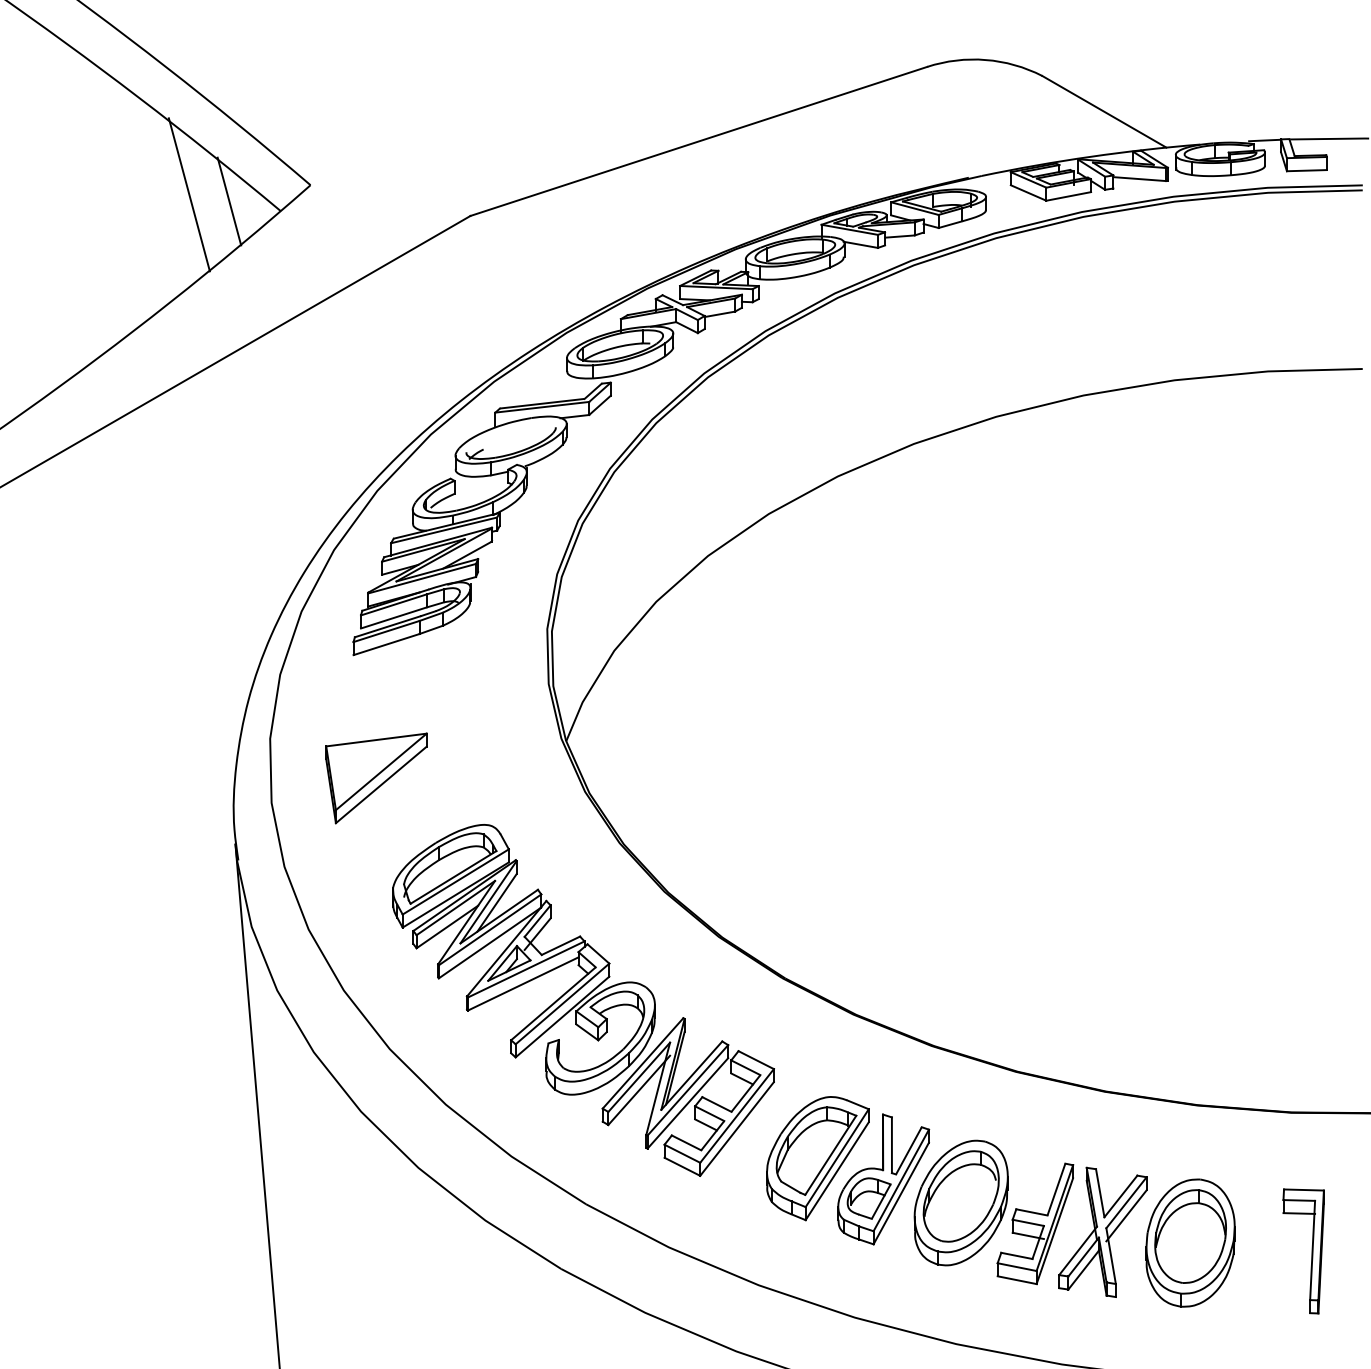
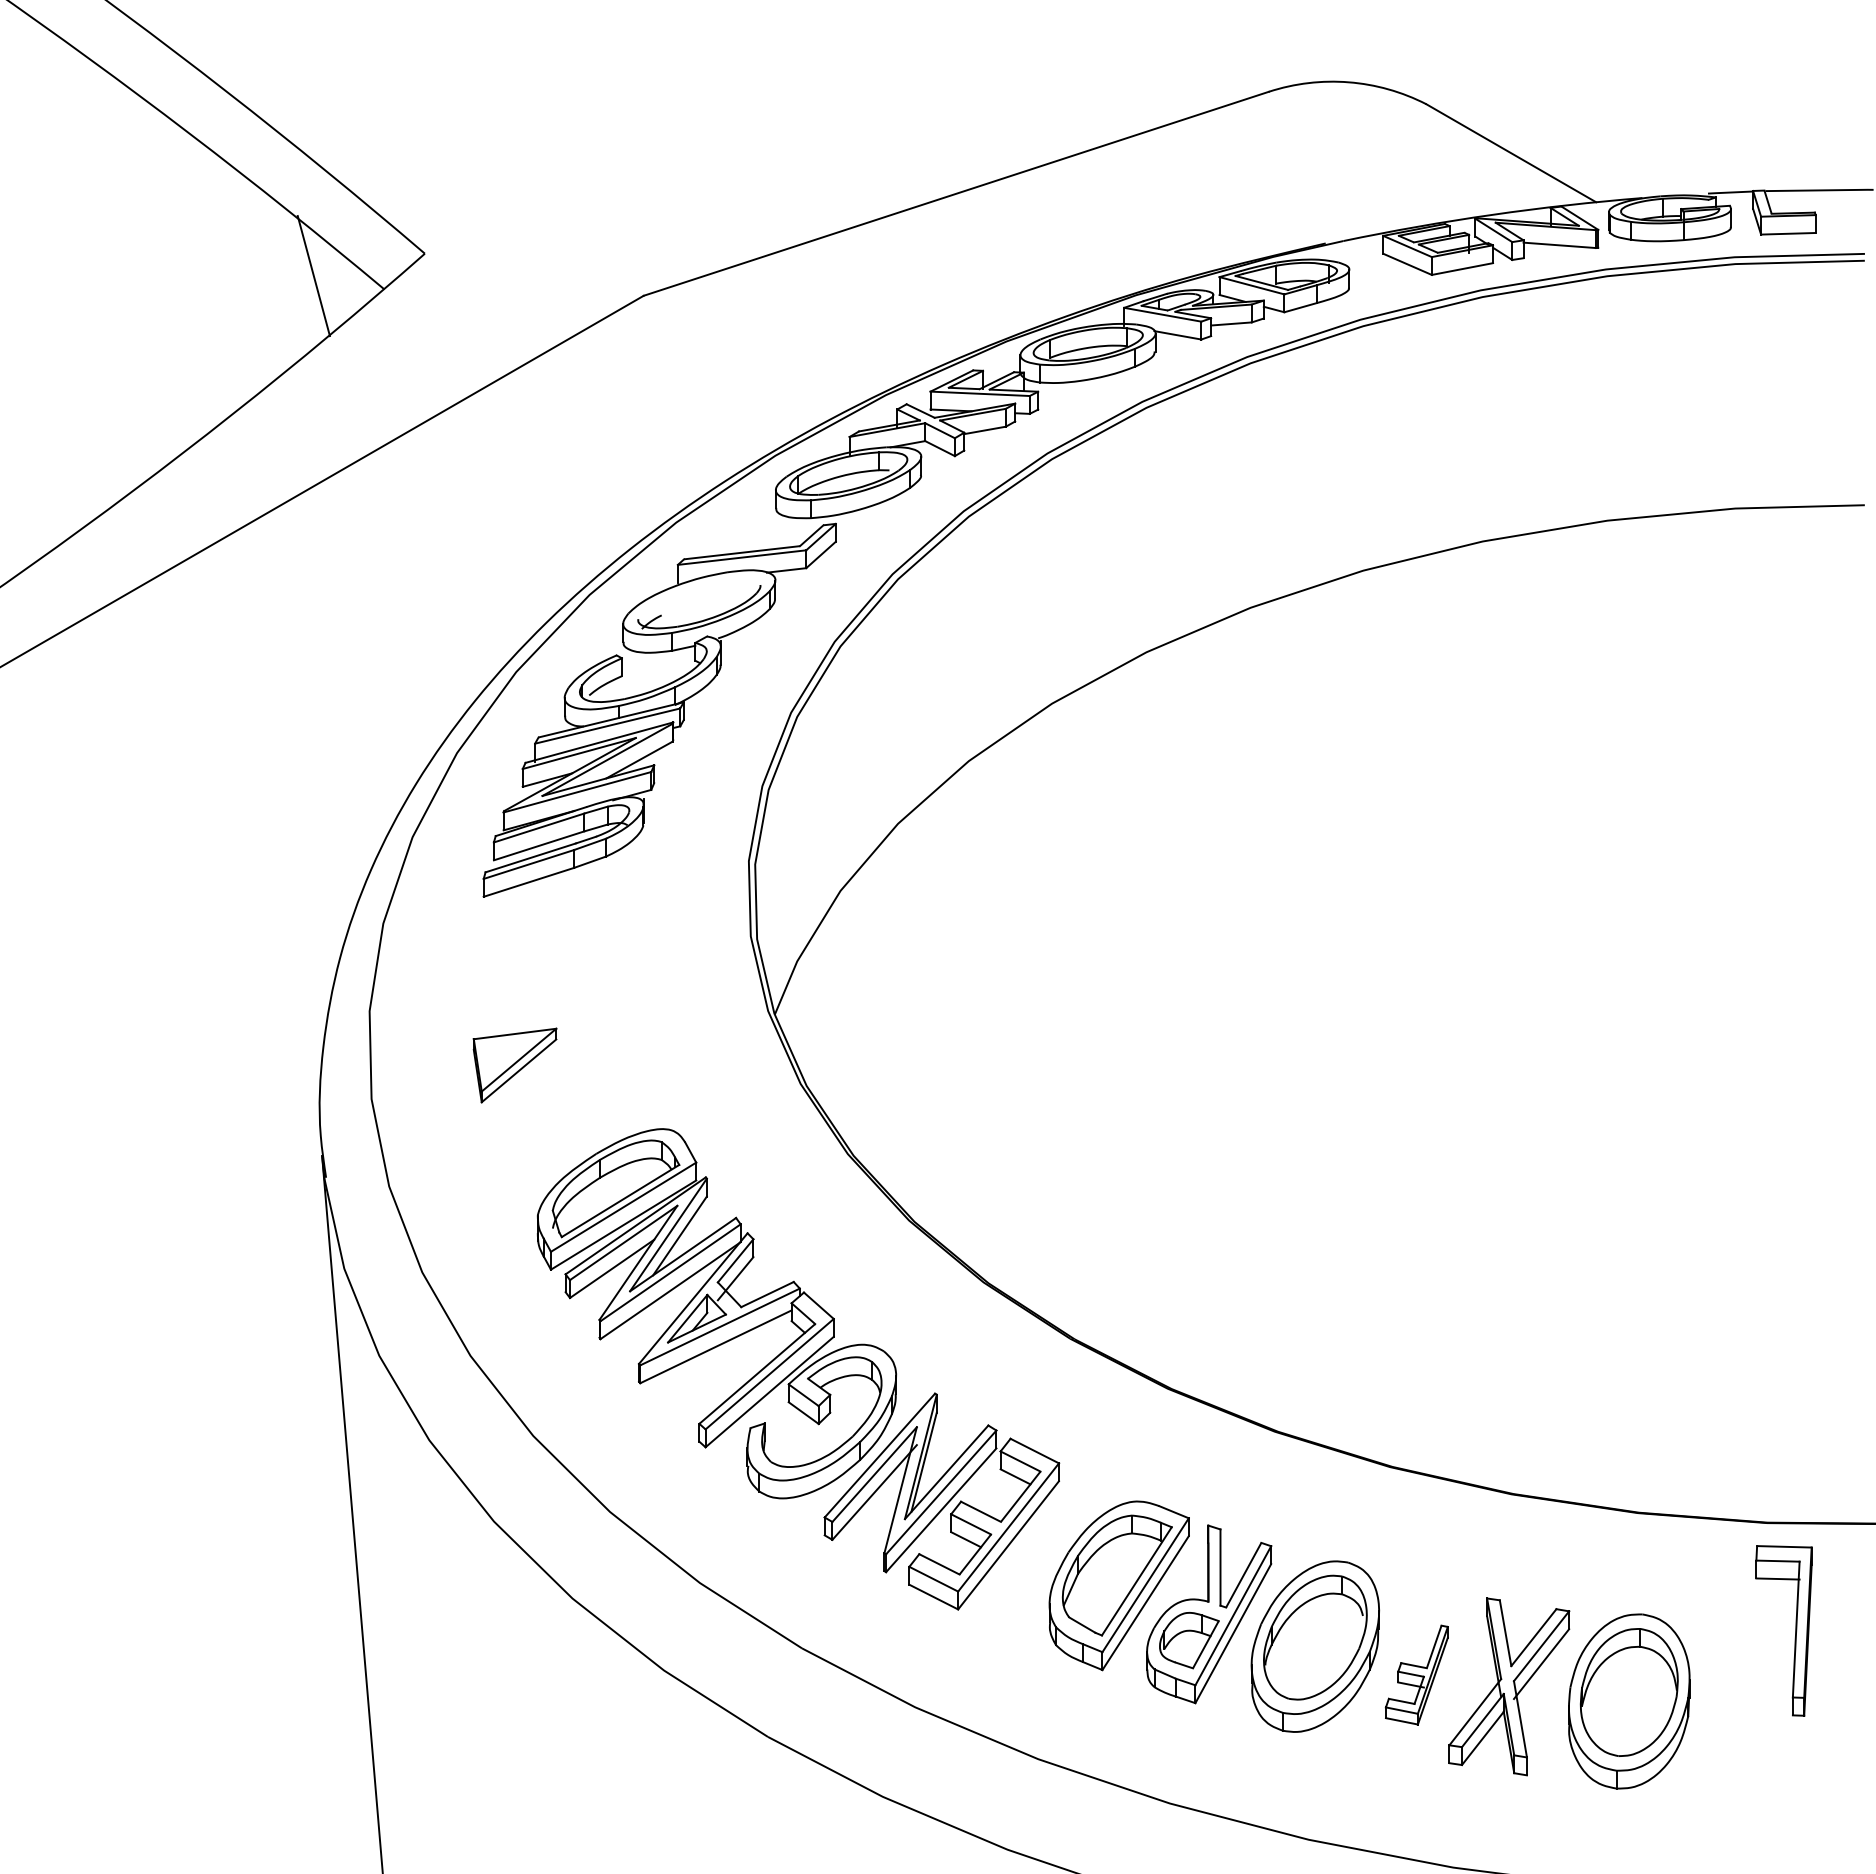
line: (188, 194) -> (258, 266), removed
part: (376, 778) -> (514, 1065), size x0.6
part: (1035, 1223) -> (1416, 1674), size x0.6
part: (1312, 1251) -> (1795, 1630), moved

